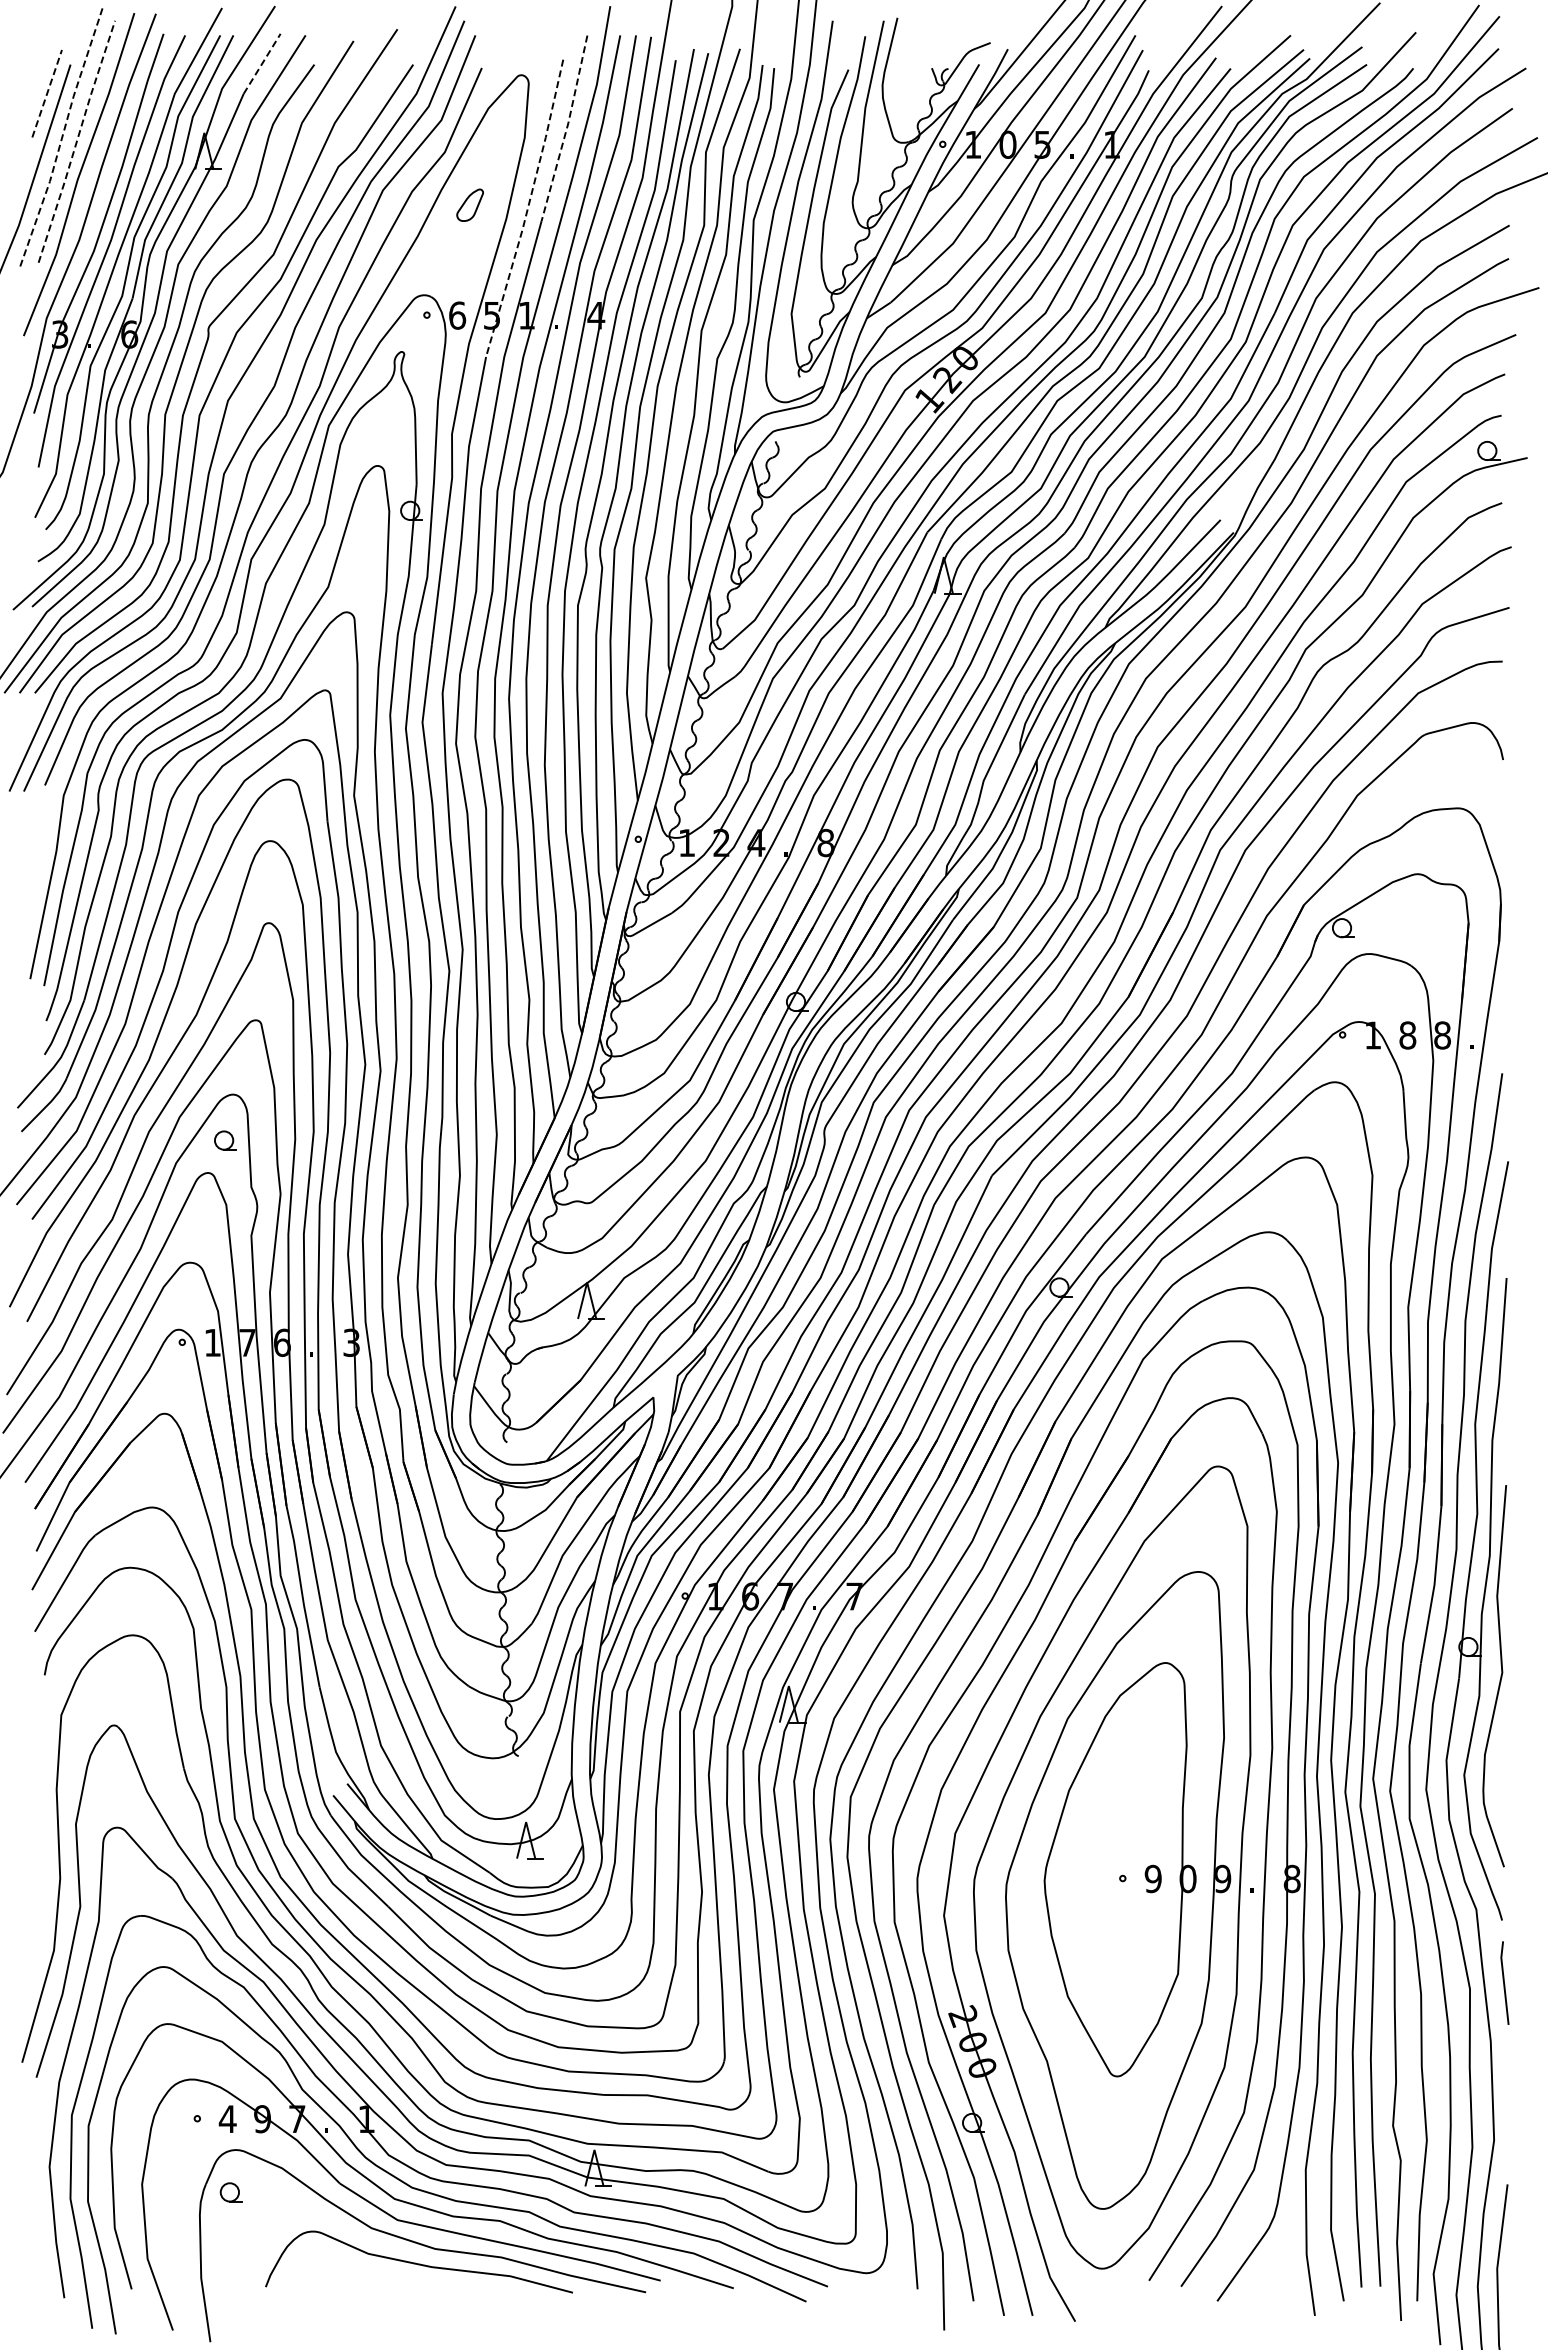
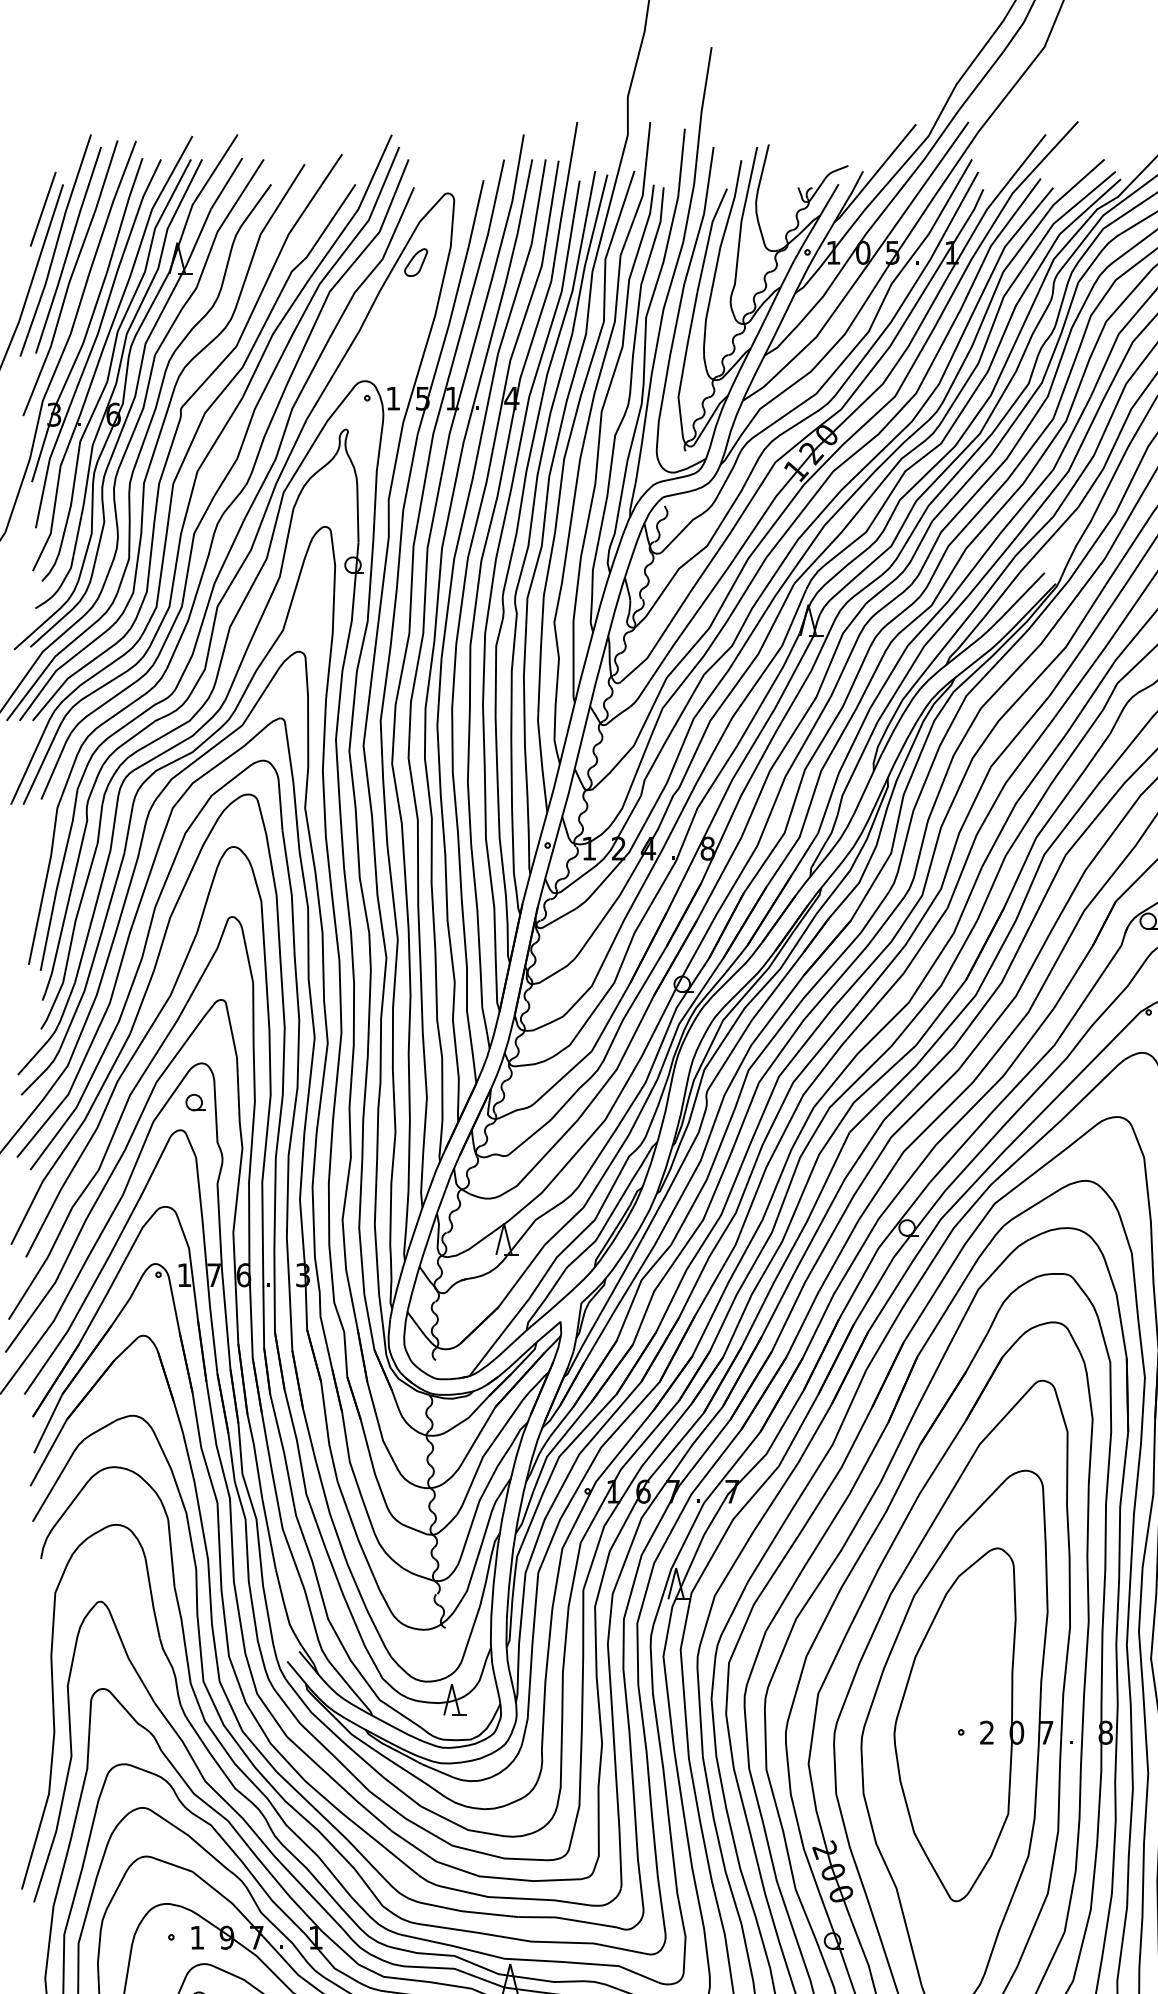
line: (262, 63) -> (226, 183), dashed -> solid
line: (47, 93) -> (43, 209), dashed -> solid
line: (566, 128) -> (486, 238), dashed -> solid
line: (62, 136) -> (56, 245), dashed -> solid
line: (76, 141) -> (68, 250), dashed -> solid
part: (469, 204) -> (415, 261), moved
line: (527, 209) -> (453, 308), dashed -> solid
text: (457, 315) -> (393, 398), 6 -> 1
text: (1223, 1878) -> (1047, 1732), 9 -> 7
text: (1152, 1879) -> (986, 1733), 9 -> 2
text: (227, 2118) -> (197, 1937), 4 -> 1

